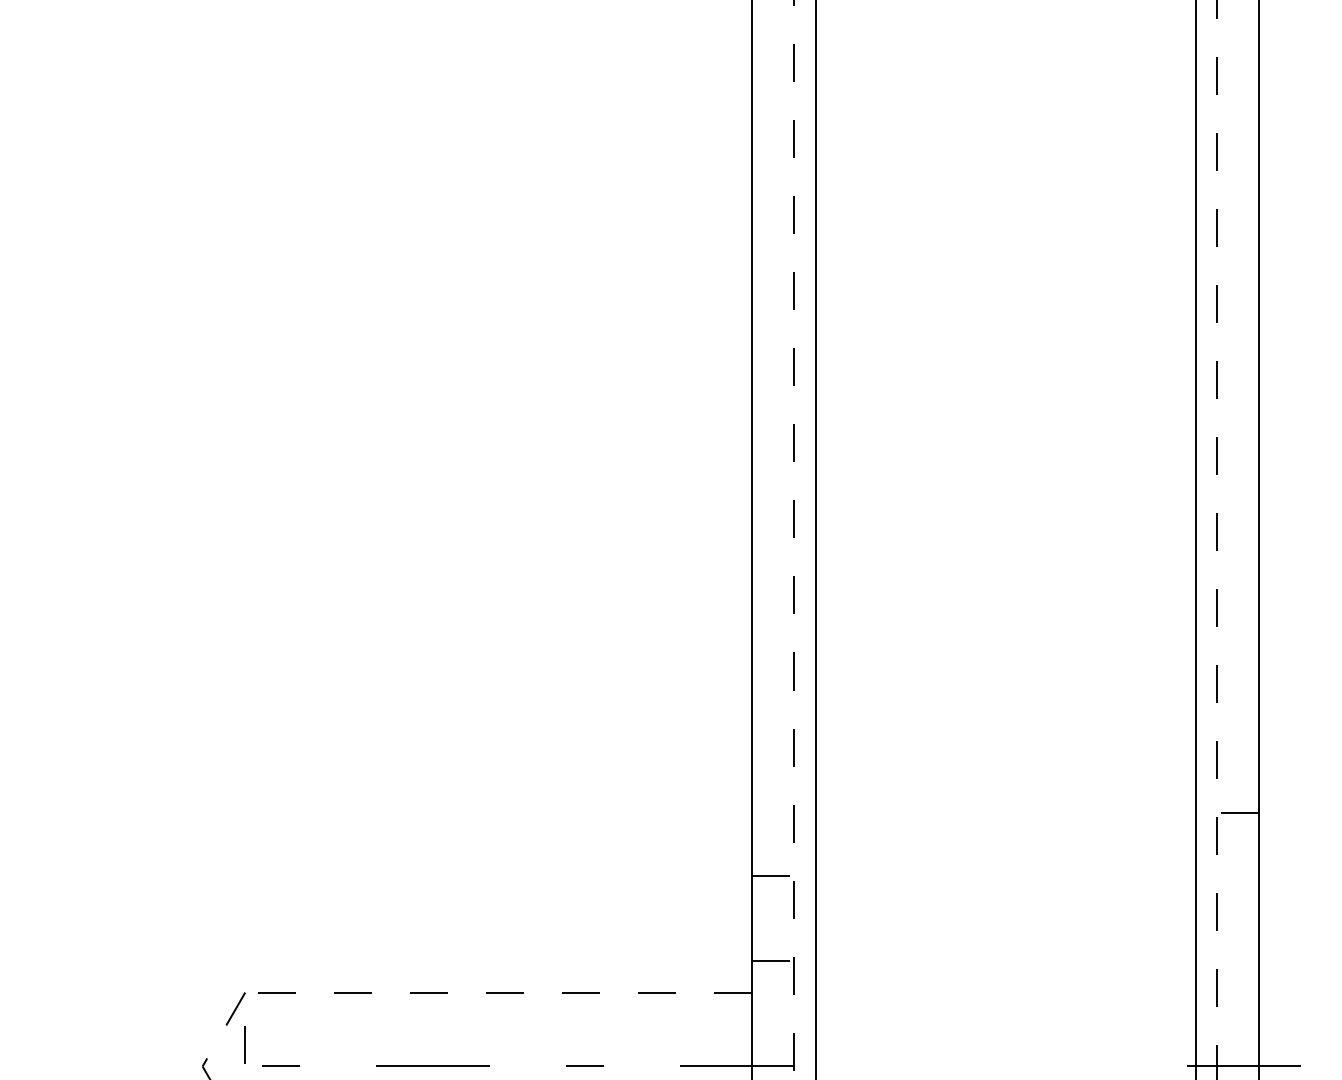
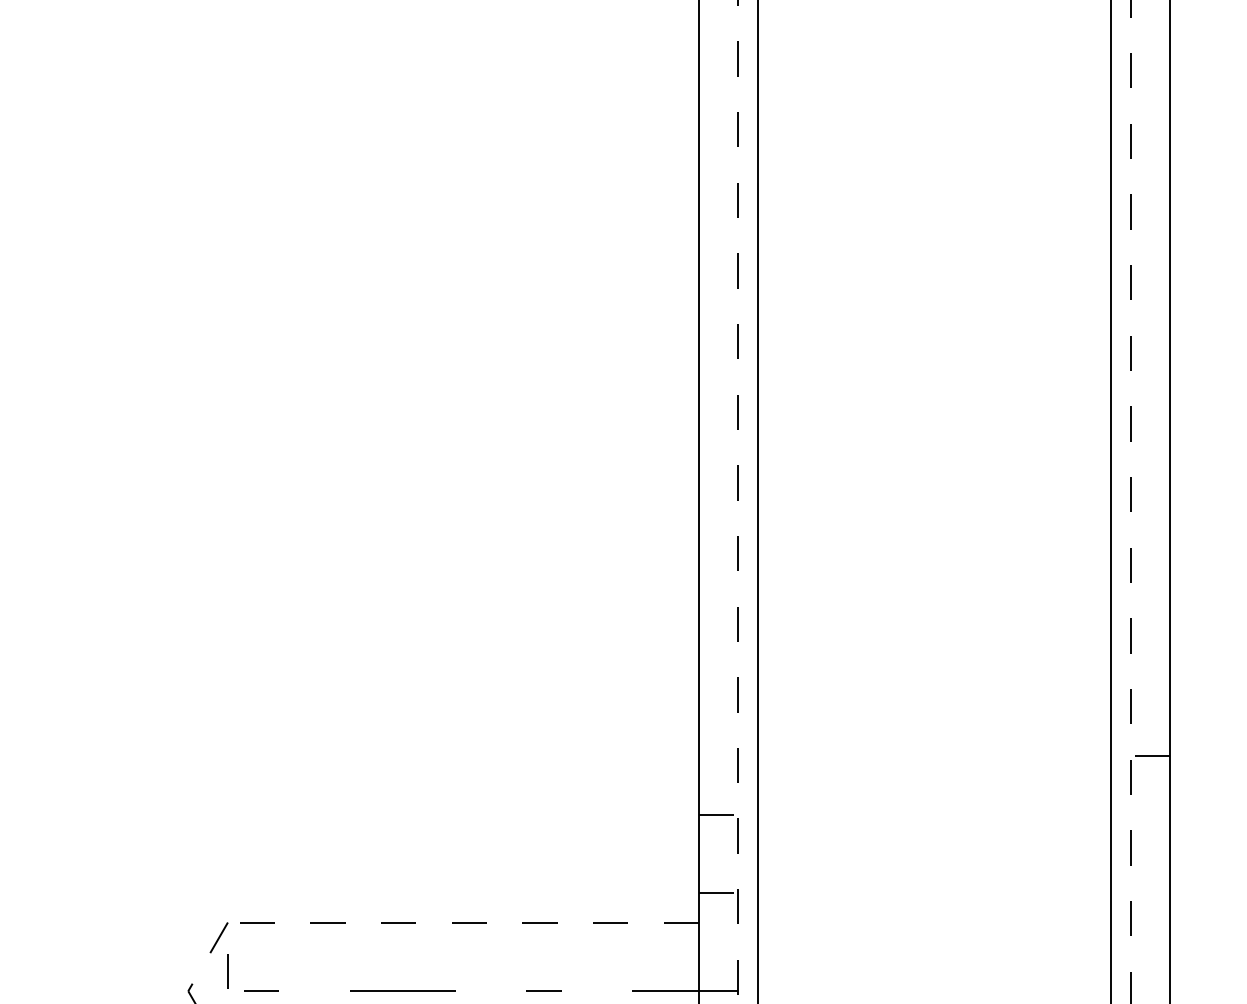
line: (1237, 1066) -> (1149, 991), removed

